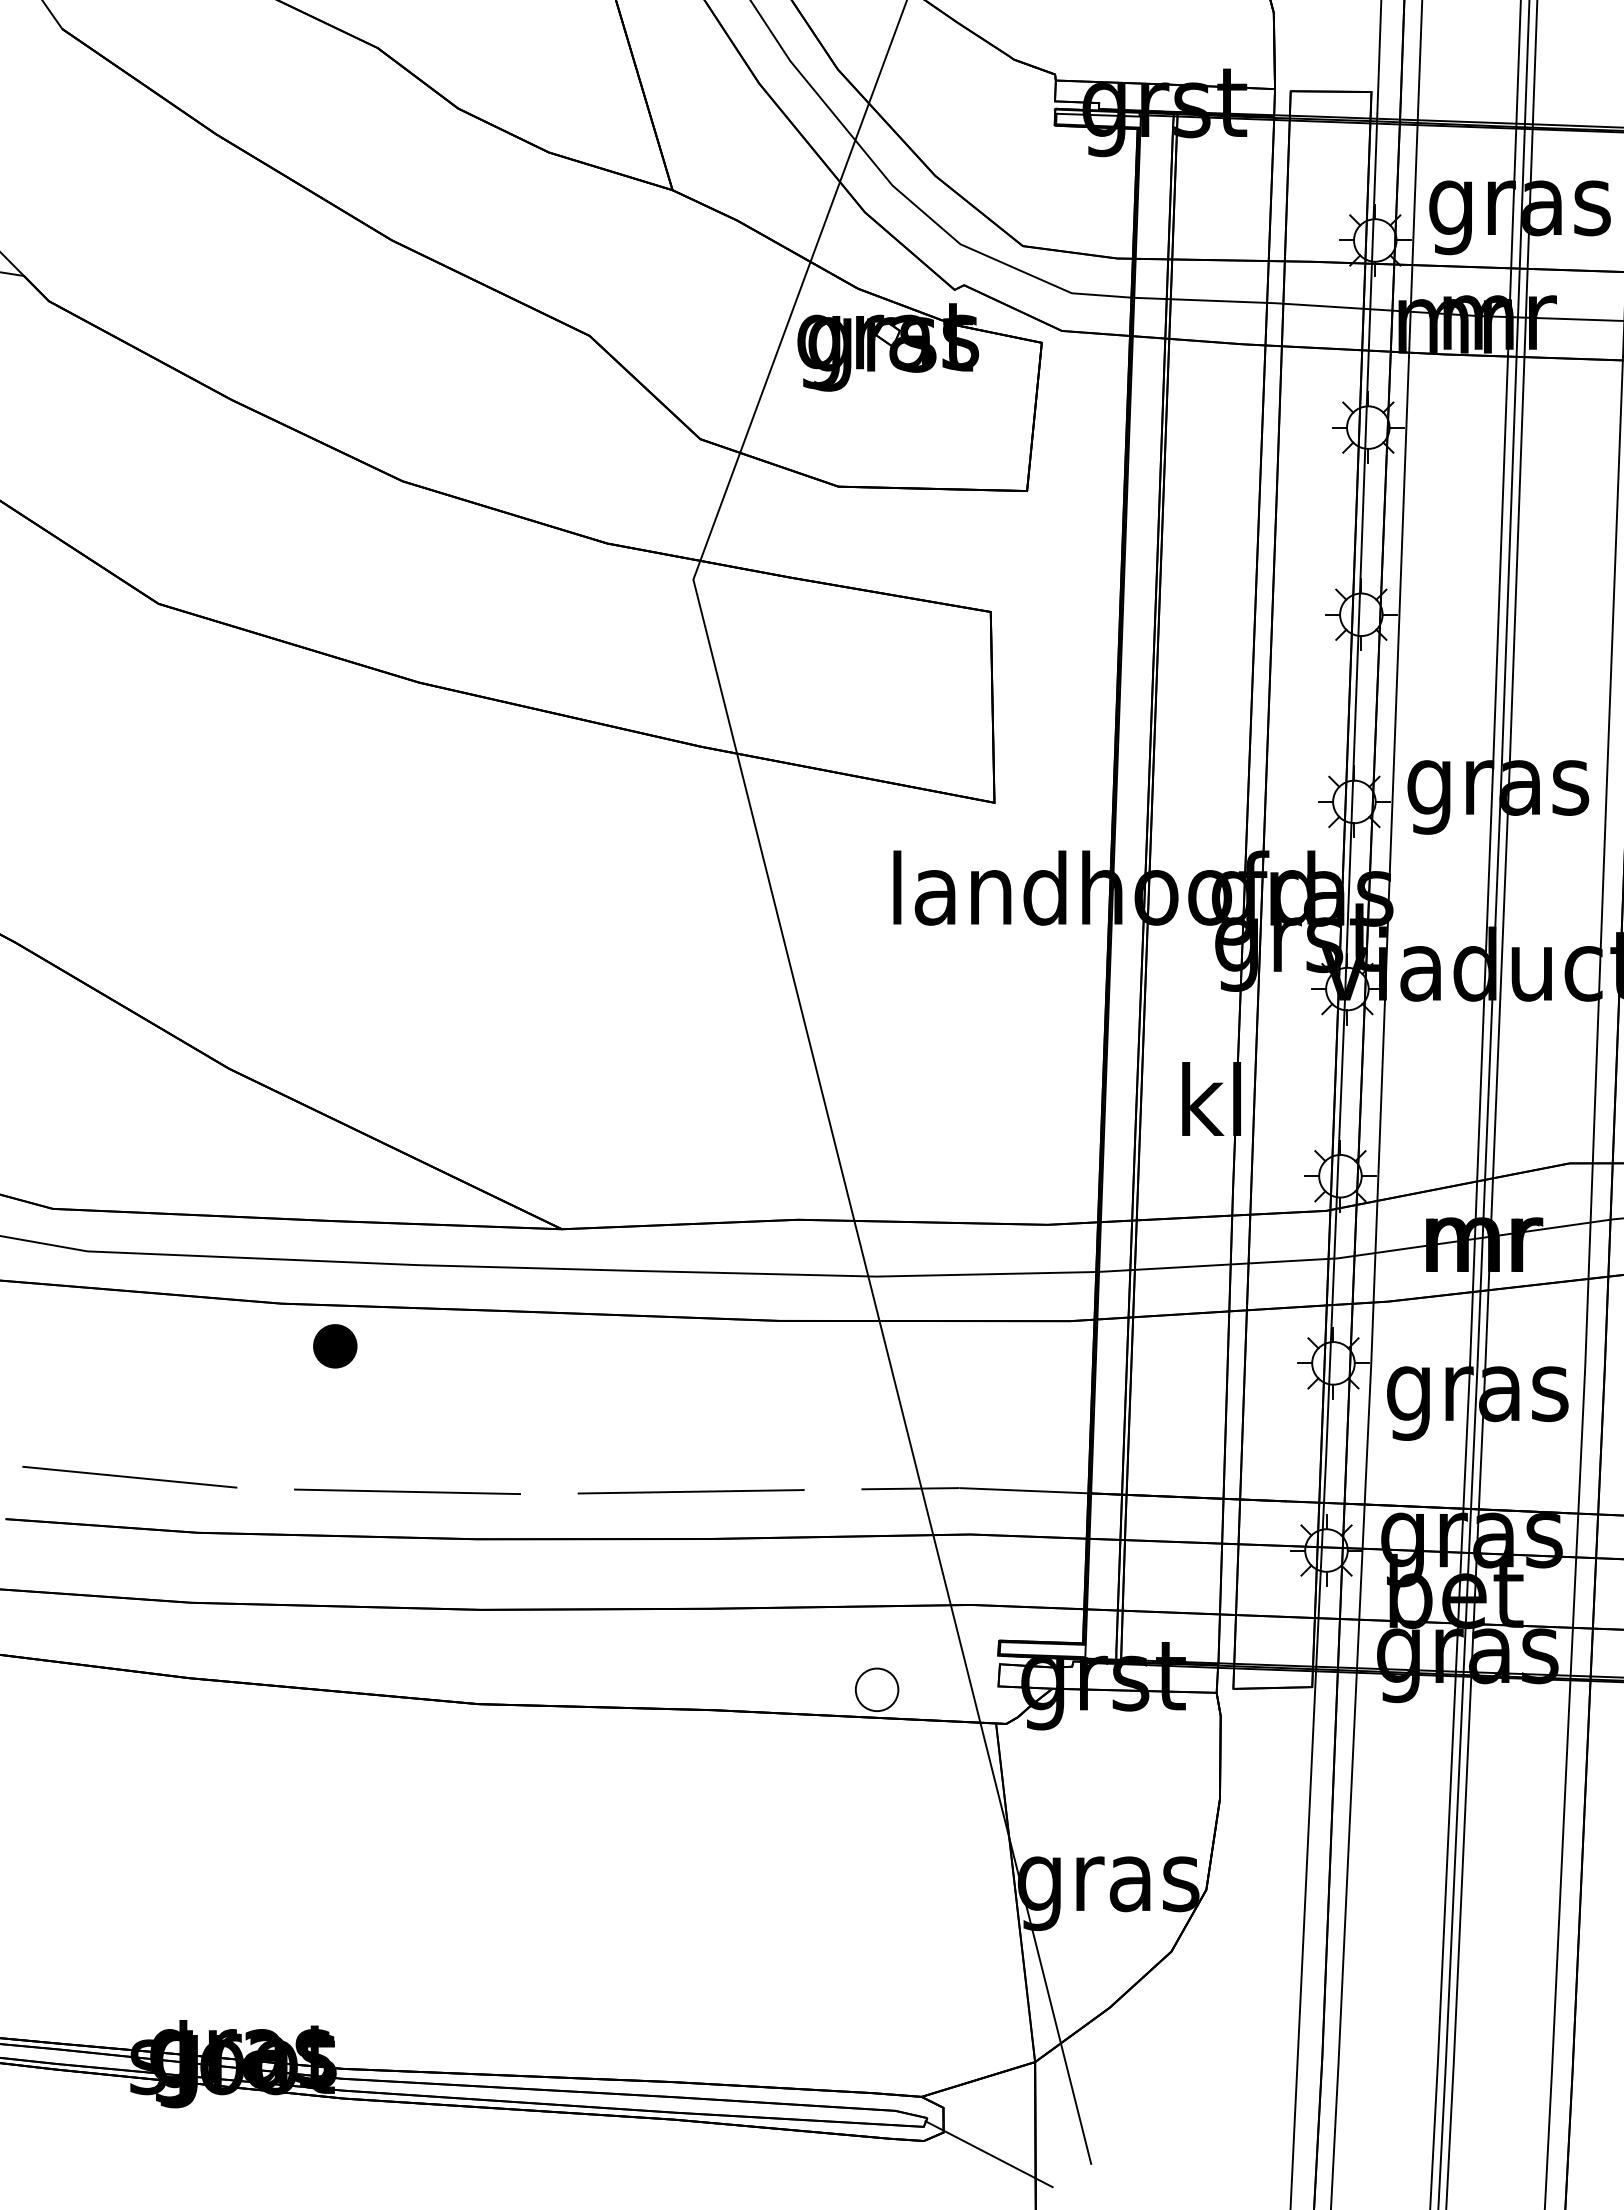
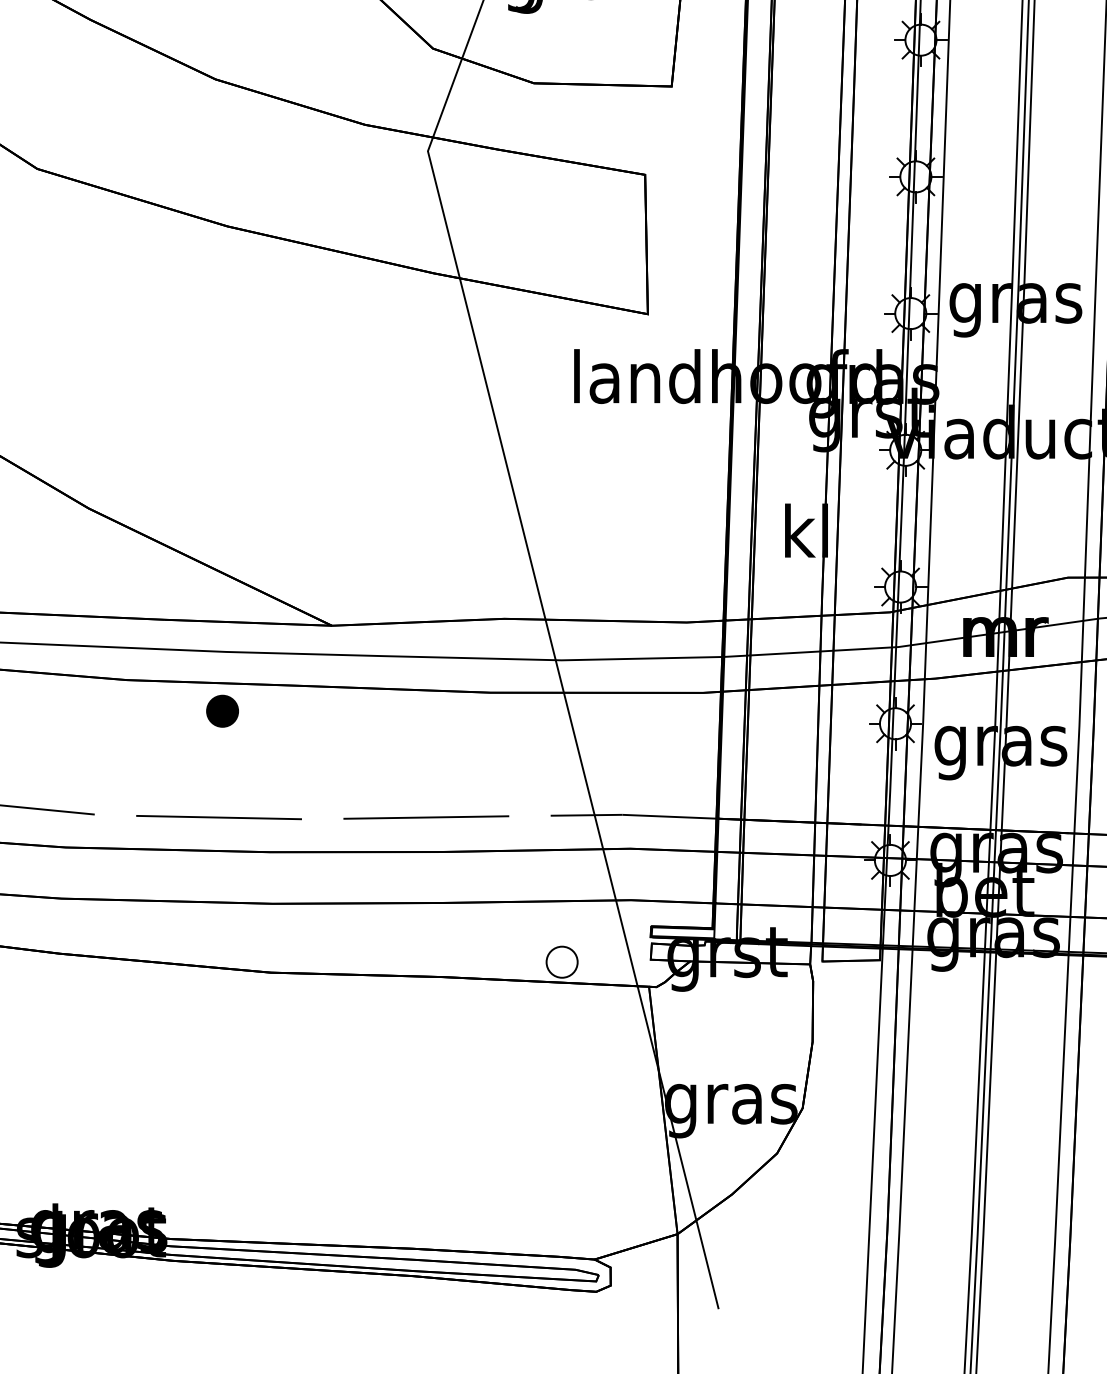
part: (335, 1346) -> (222, 711), moved
line: (988, 2154) -> (643, 1301), removed

